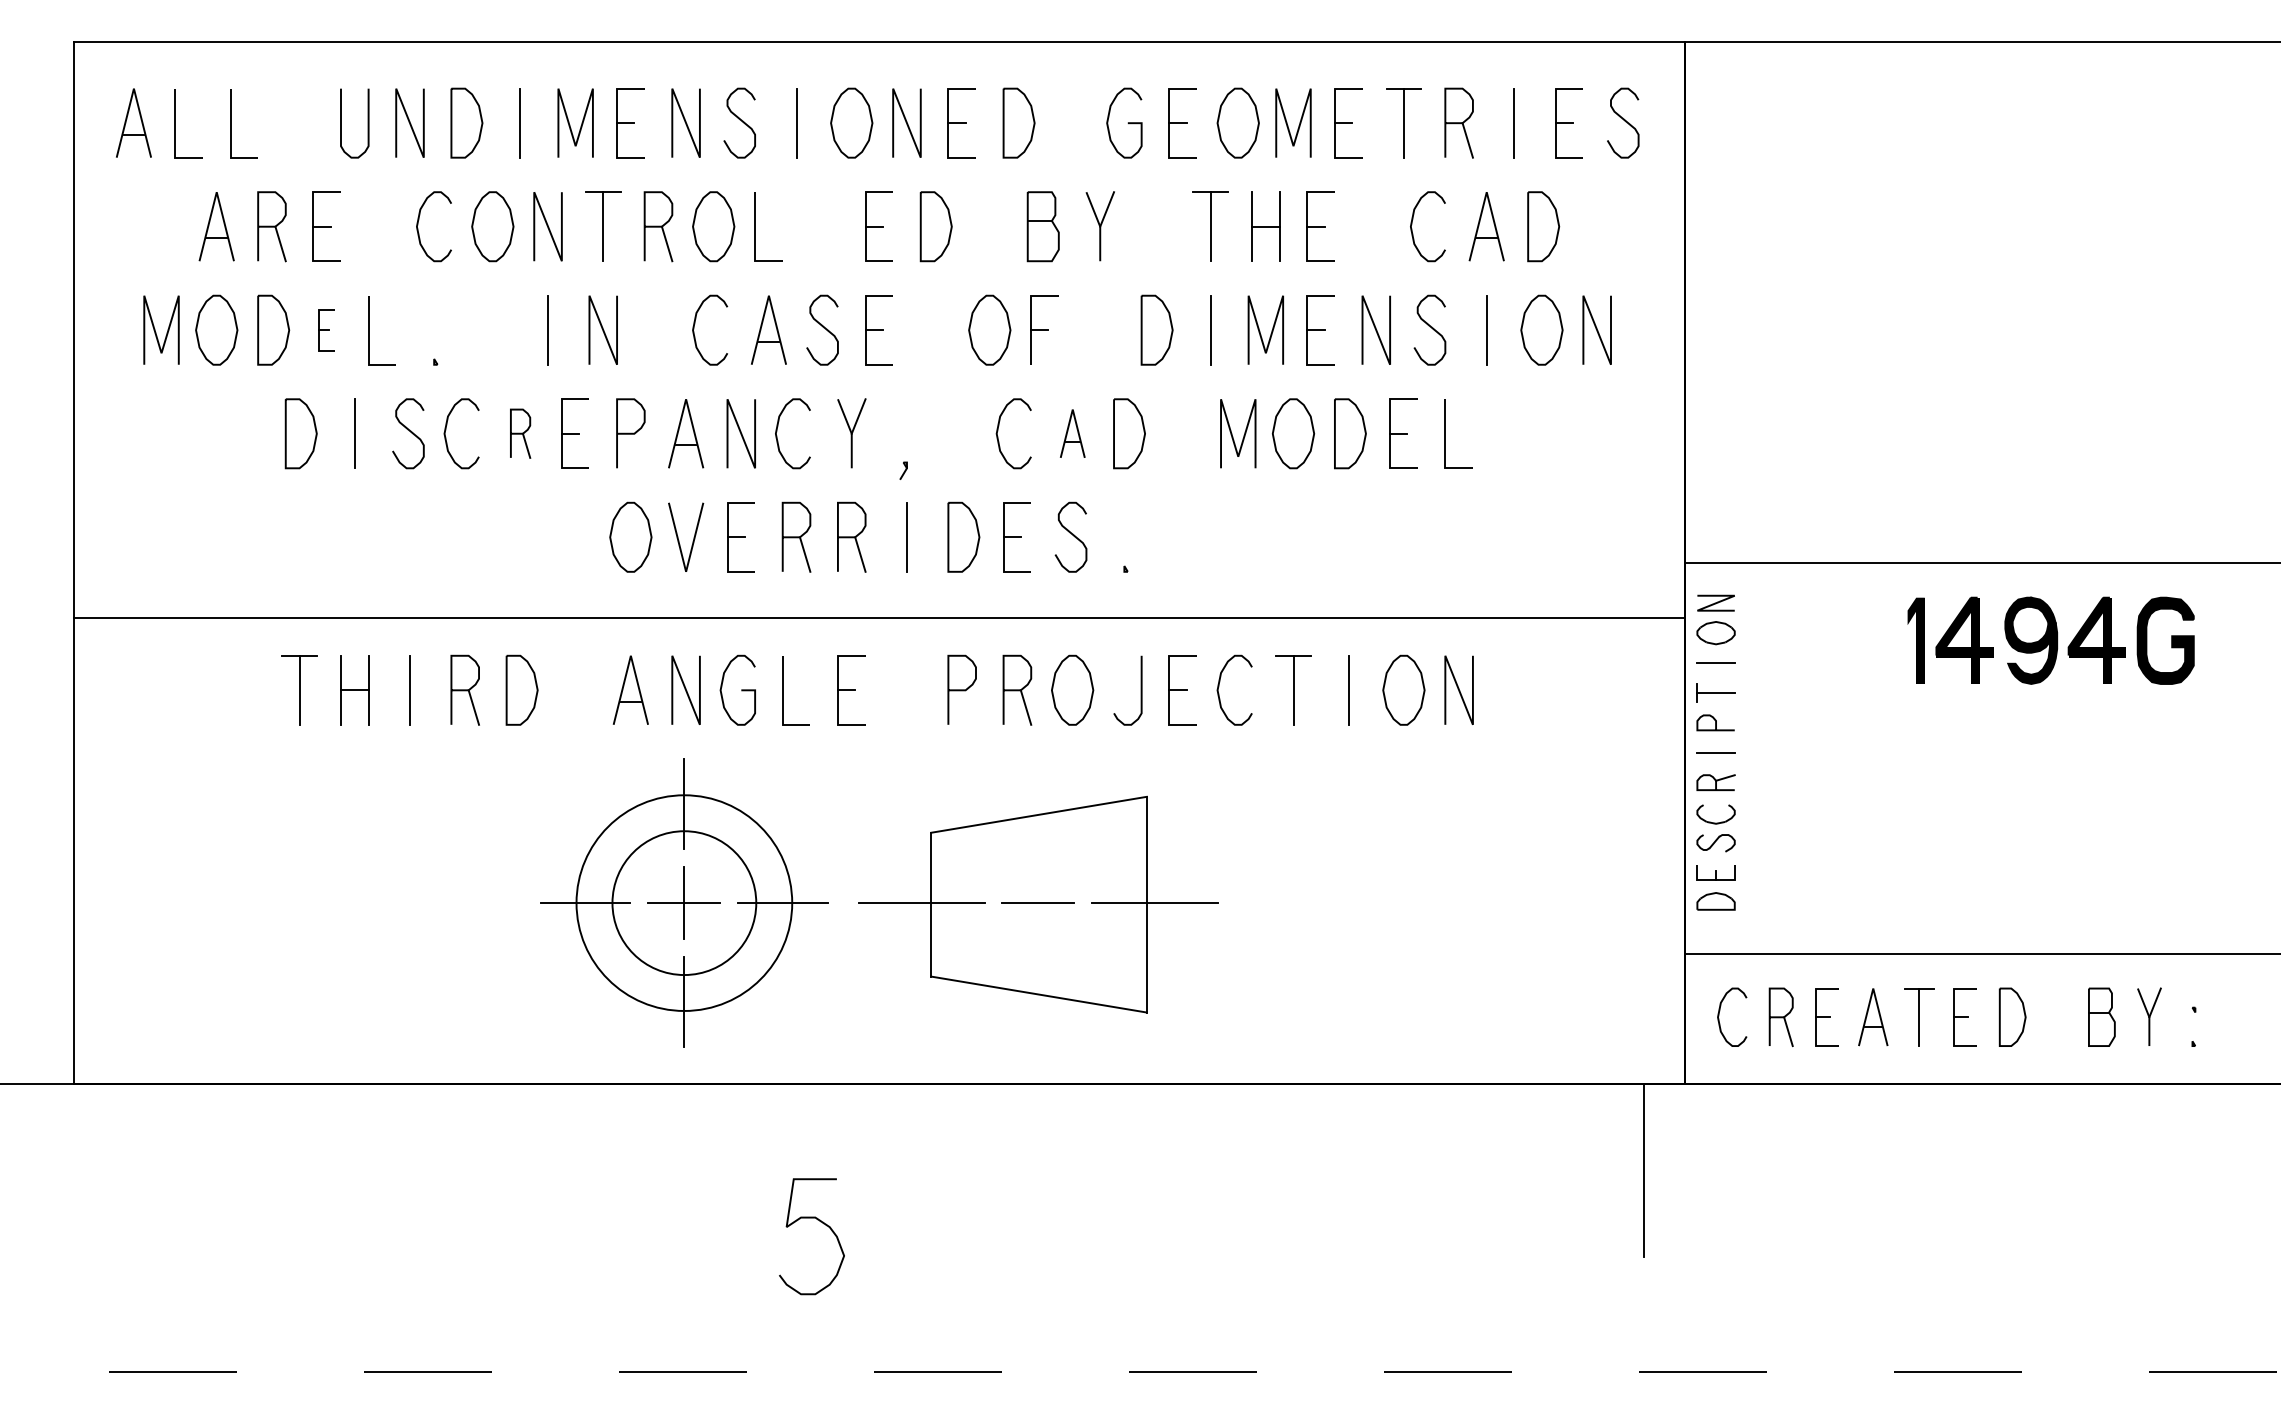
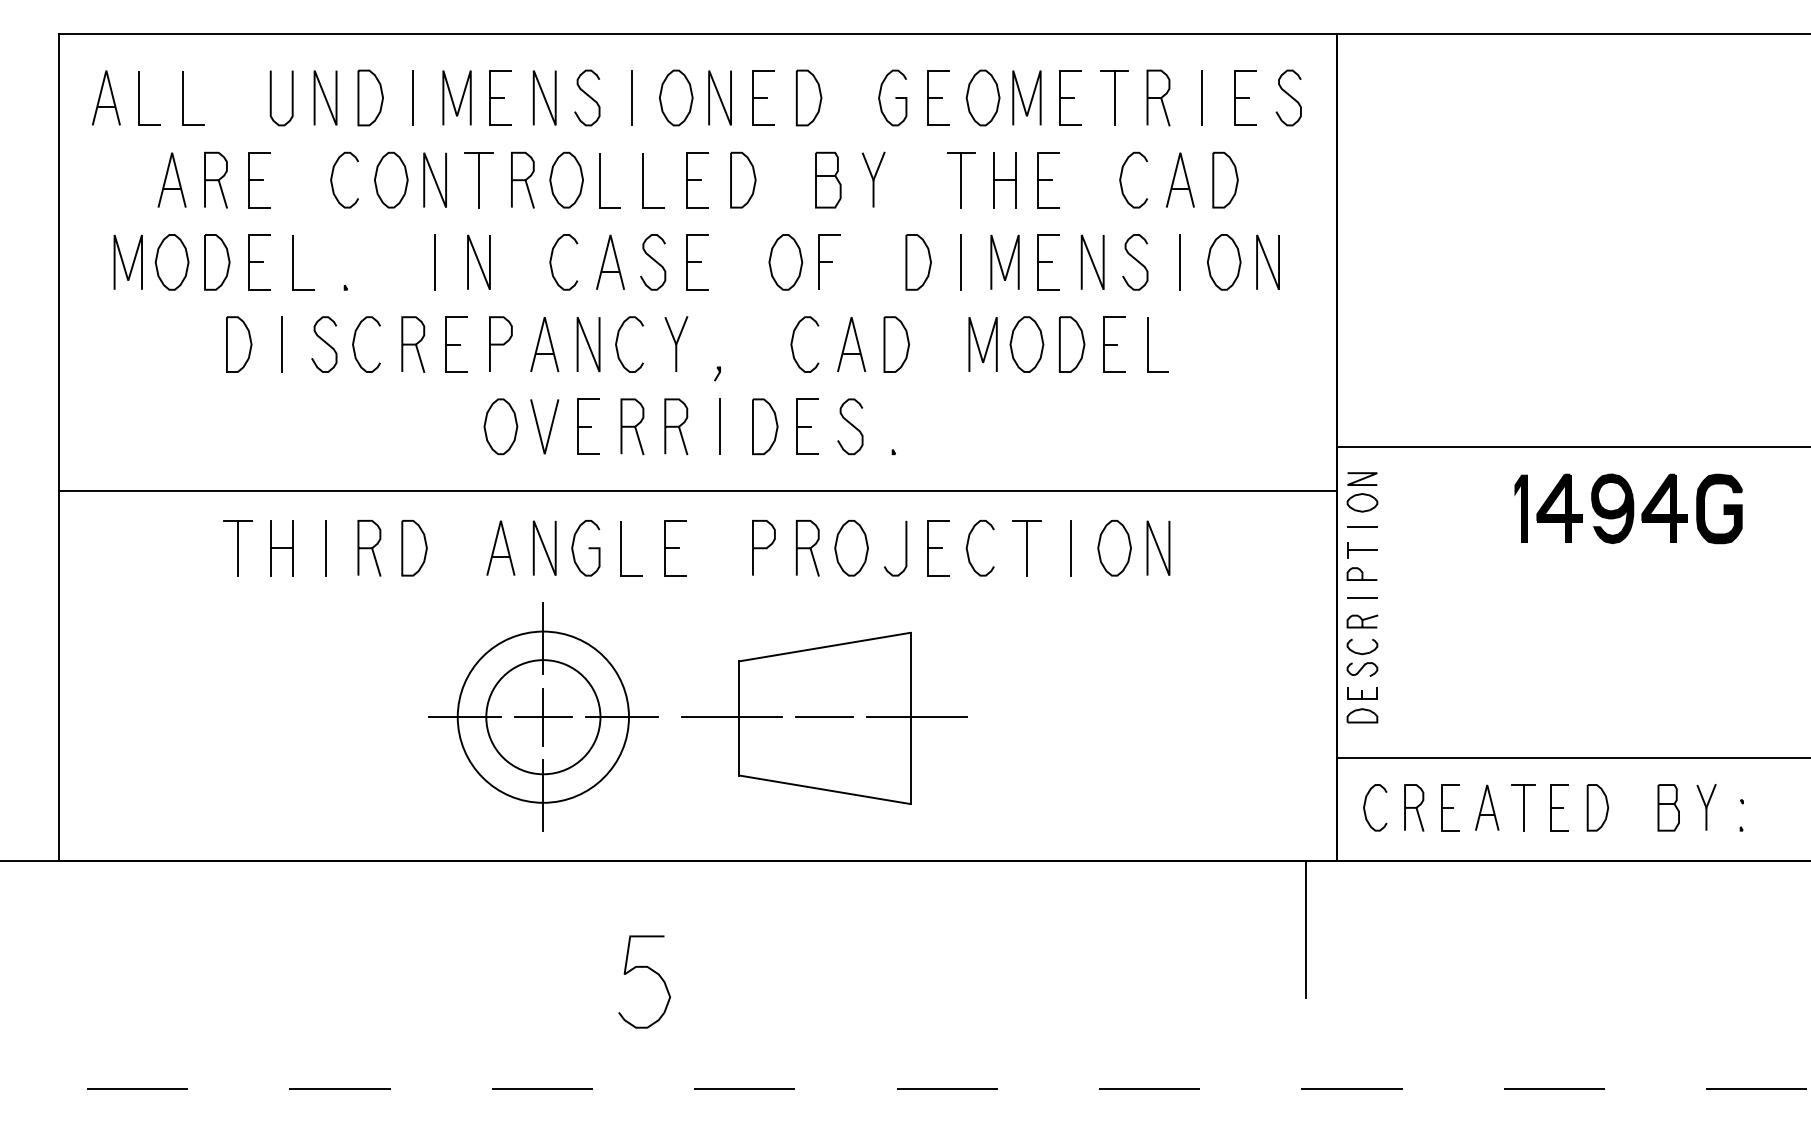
line: (810, 227) -> (643, 180), added
part: (326, 330) -> (259, 262), size x1.67
part: (520, 433) -> (413, 344), size x1.43
part: (1072, 433) -> (851, 344), size x1.43

